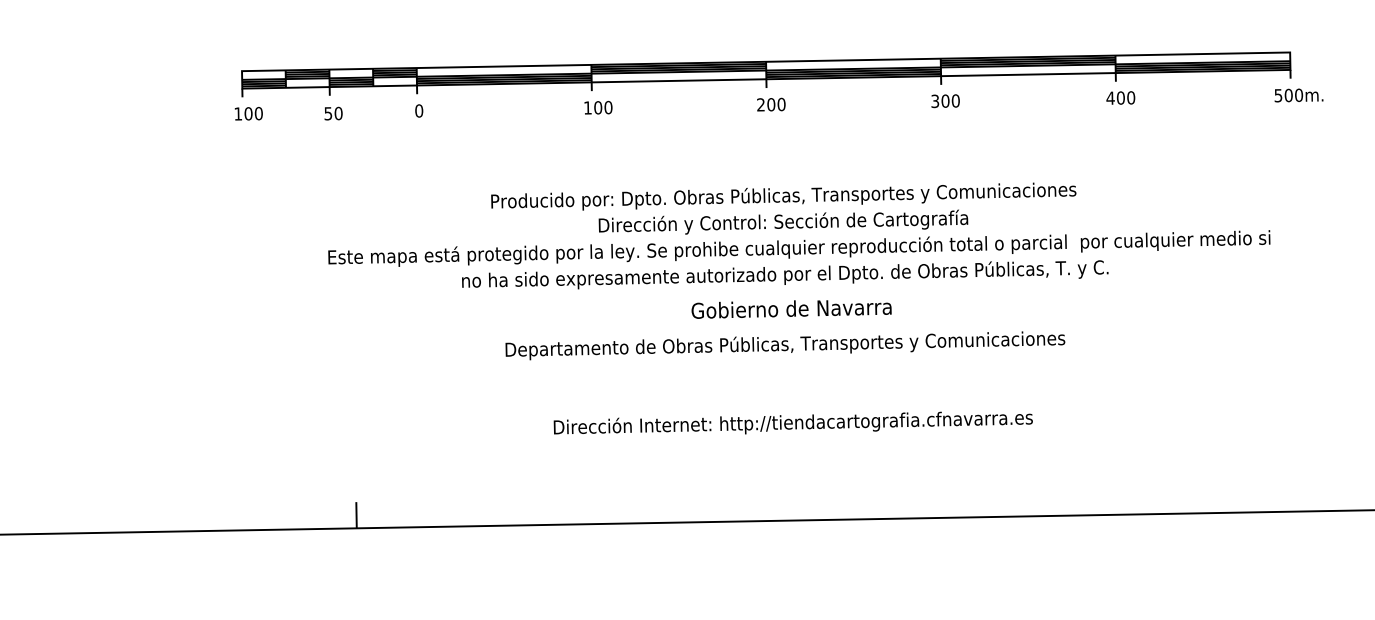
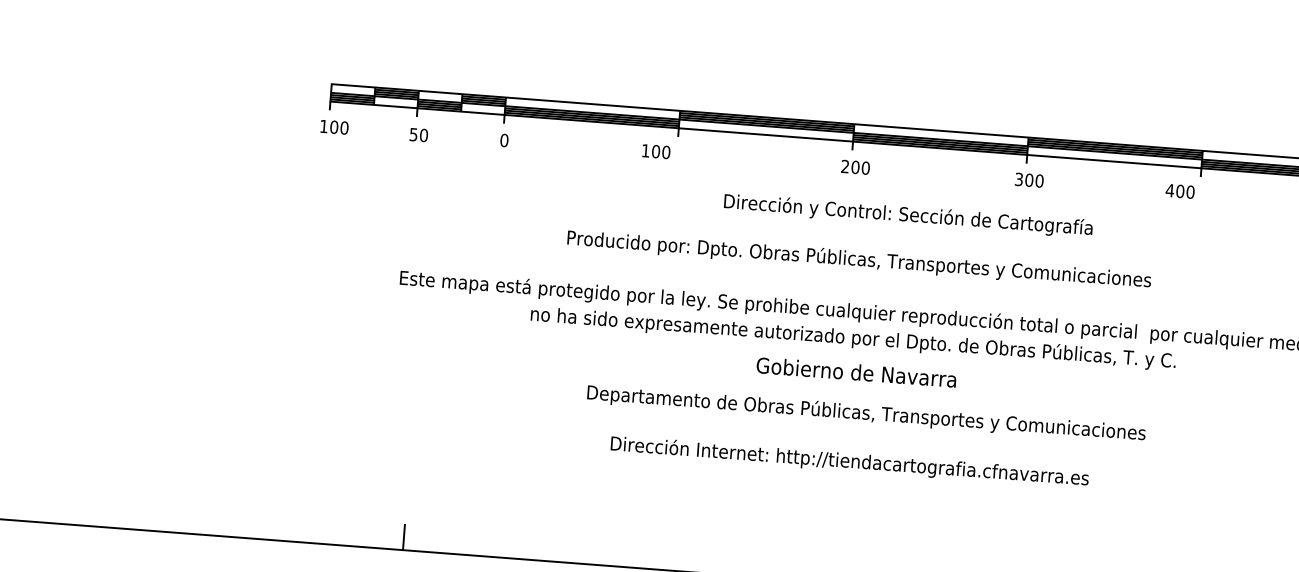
text: (1120, 97) -> (1179, 190), moved
text: (598, 107) -> (656, 151), moved
text: (783, 221) -> (908, 214), moved
text: (785, 345) -> (866, 414), moved
text: (792, 422) -> (849, 460), moved

